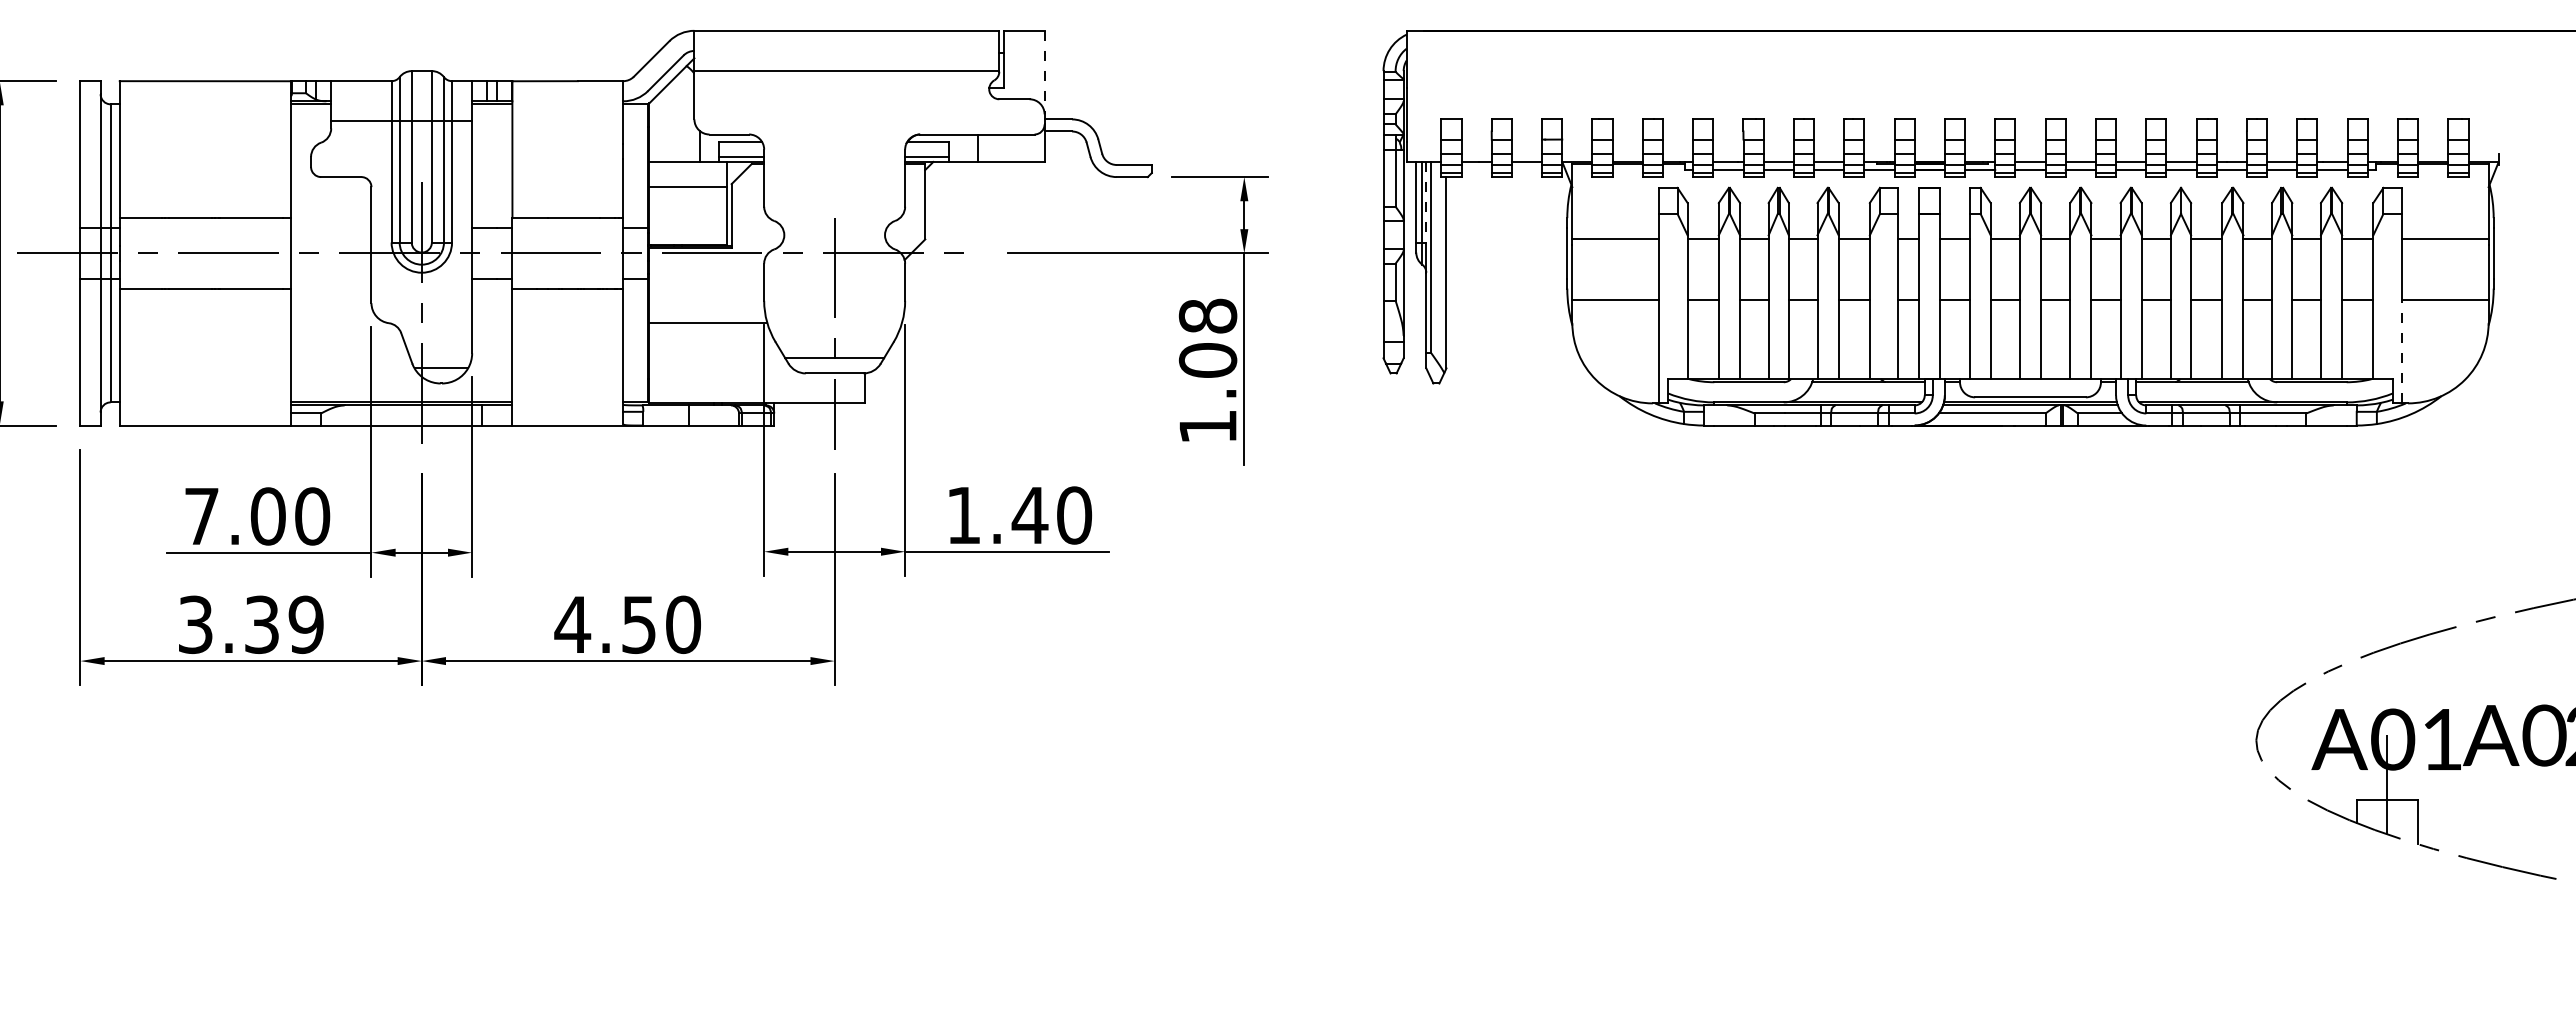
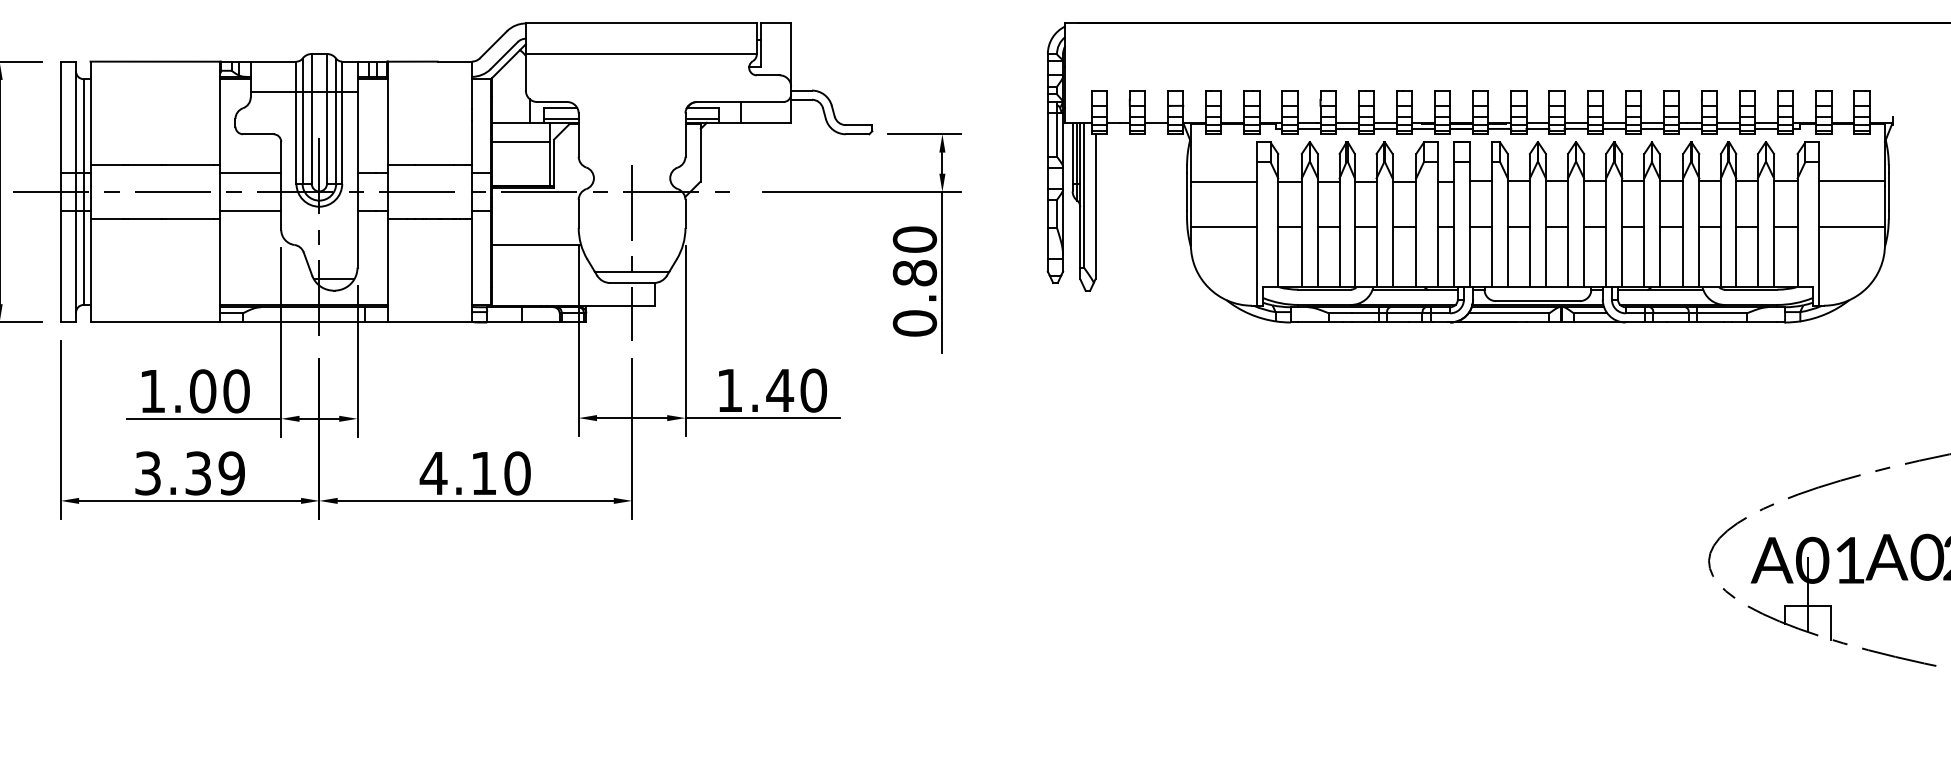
line: (1044, 72) -> (791, 55), dashed -> solid
line: (1426, 202) -> (1080, 153), dashed -> solid
line: (330, 228) -> (250, 173), added
line: (330, 278) -> (250, 211), added
line: (2401, 351) -> (1818, 266), dashed -> solid
text: (1207, 371) -> (914, 281), 1.08 -> 0.80
text: (201, 516) -> (152, 391), 7.00 -> 1.00
text: (638, 624) -> (483, 473), 4.50 -> 4.10

